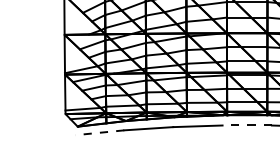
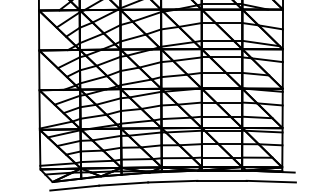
line: (247, 125) -> (222, 180), dashed -> solid
line: (99, 133) -> (74, 188), dashed -> solid

